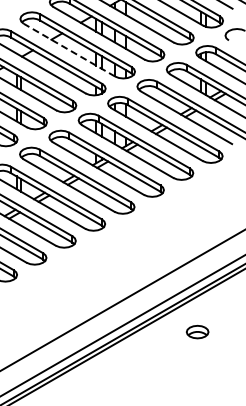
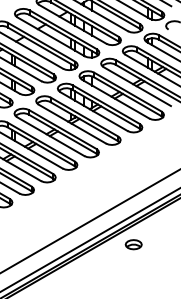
line: (69, 50) -> (51, 37), dashed -> solid
part: (197, 331) -> (133, 244), moved

